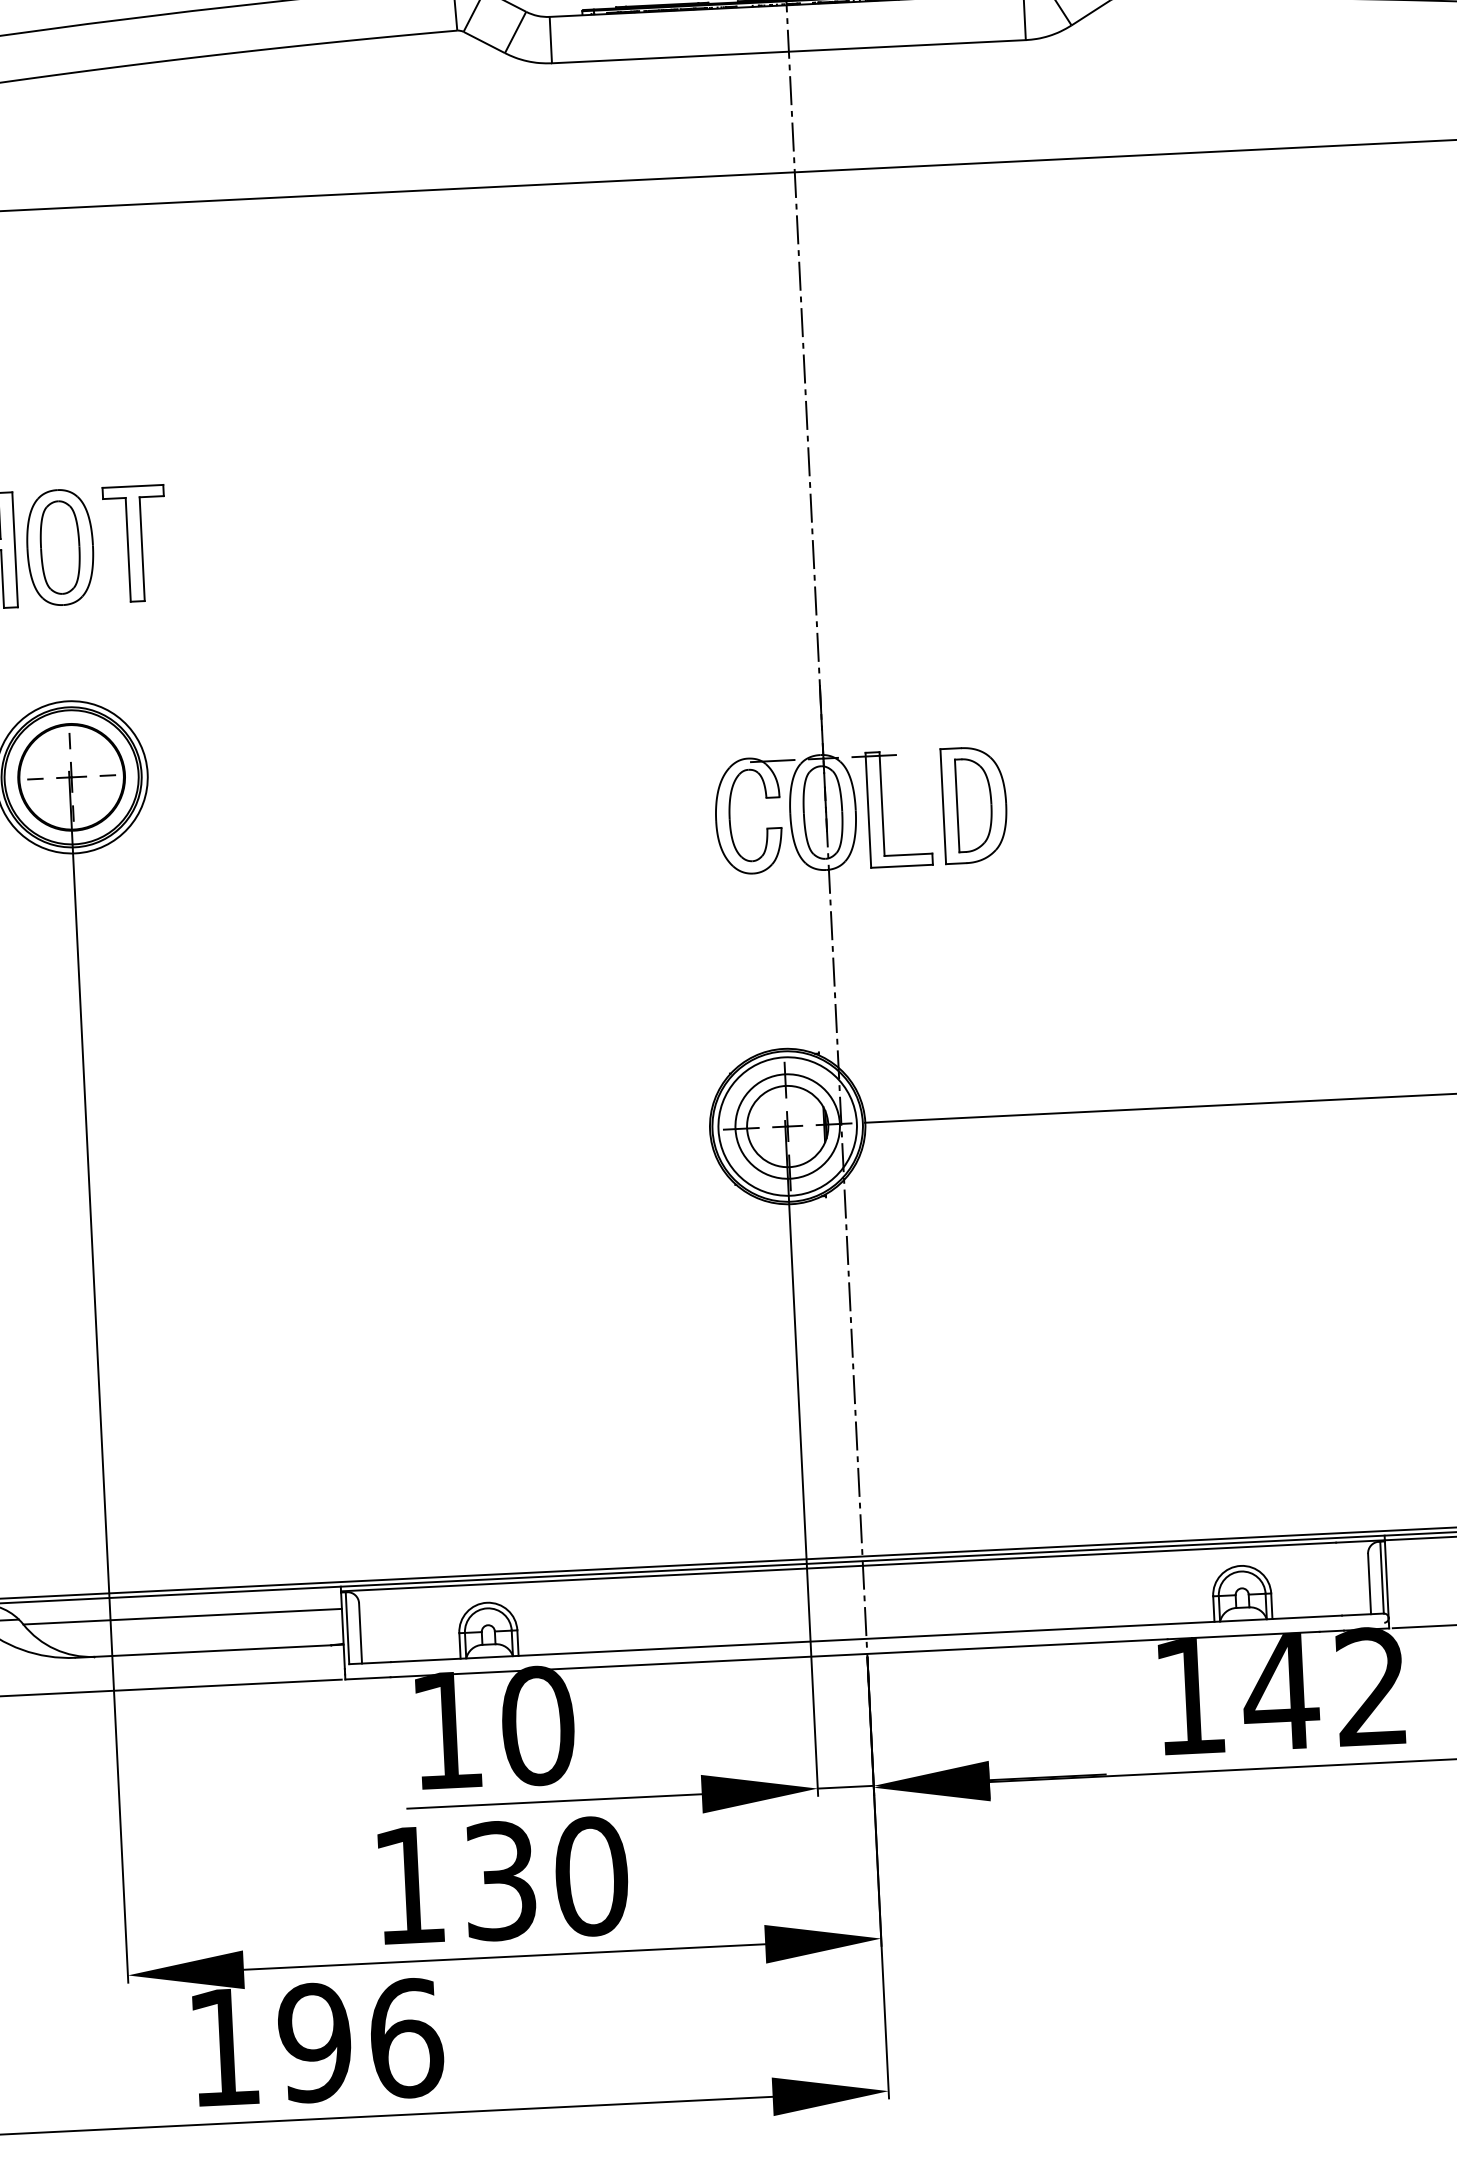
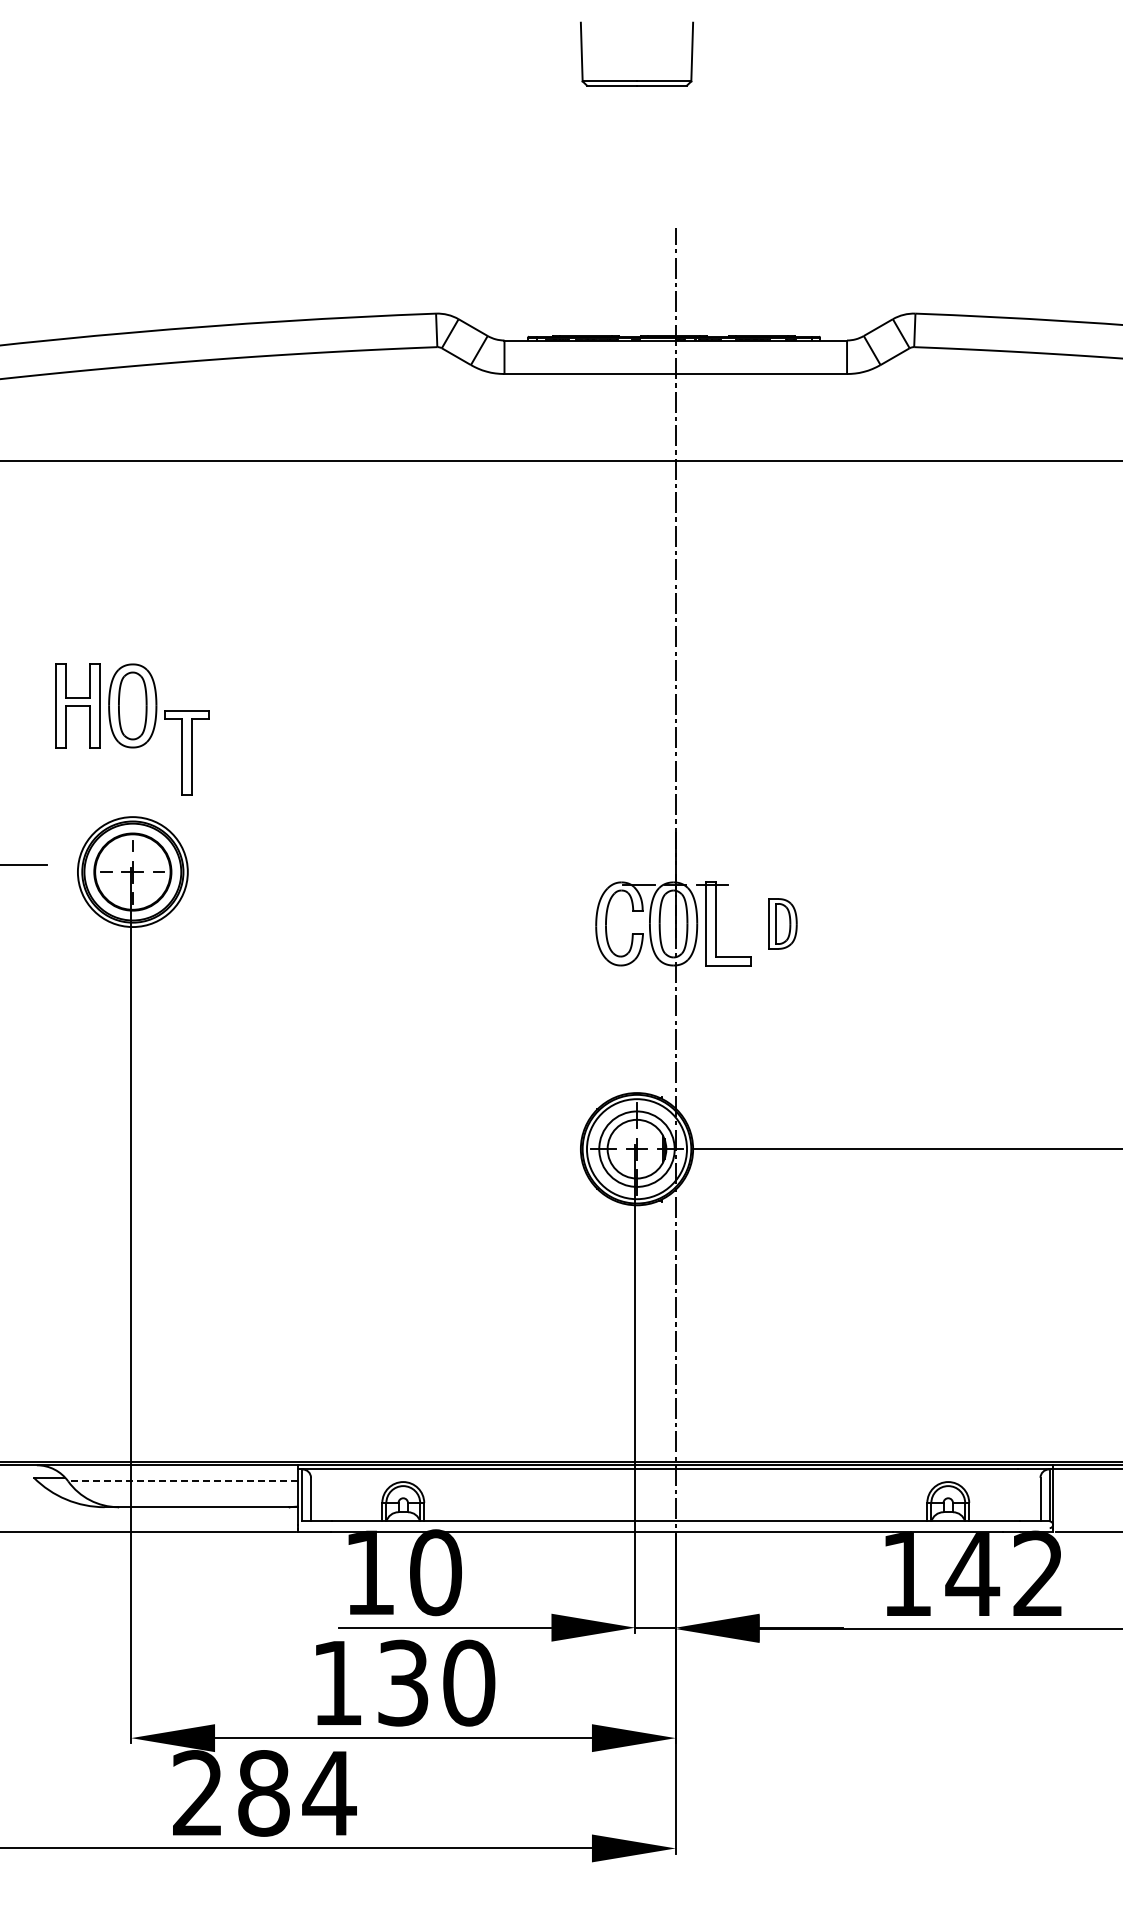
part: (134, 543) -> (186, 752), moved
part: (973, 804) -> (782, 923), size x0.6
line: (181, 1616) -> (182, 1481), solid -> dashed
text: (316, 2042) -> (264, 1793), 196 -> 284

